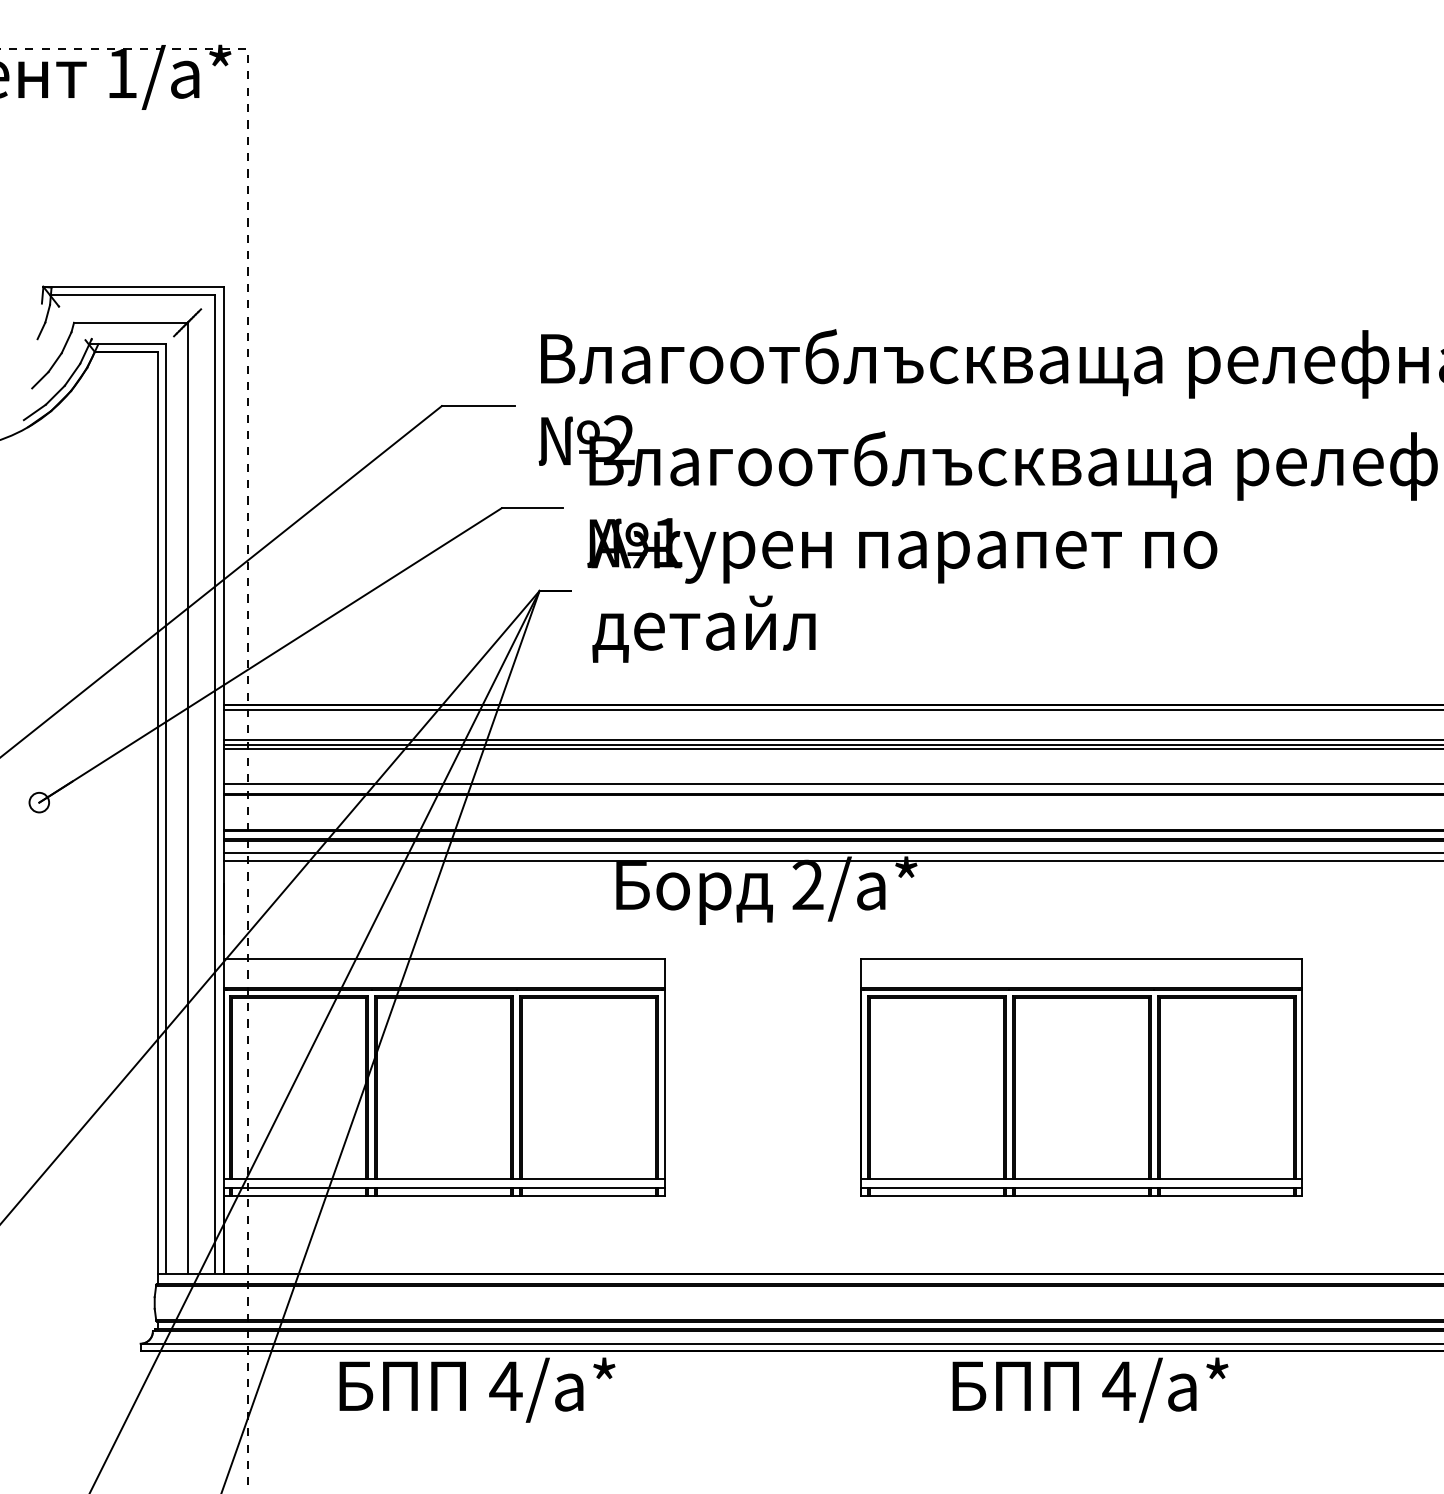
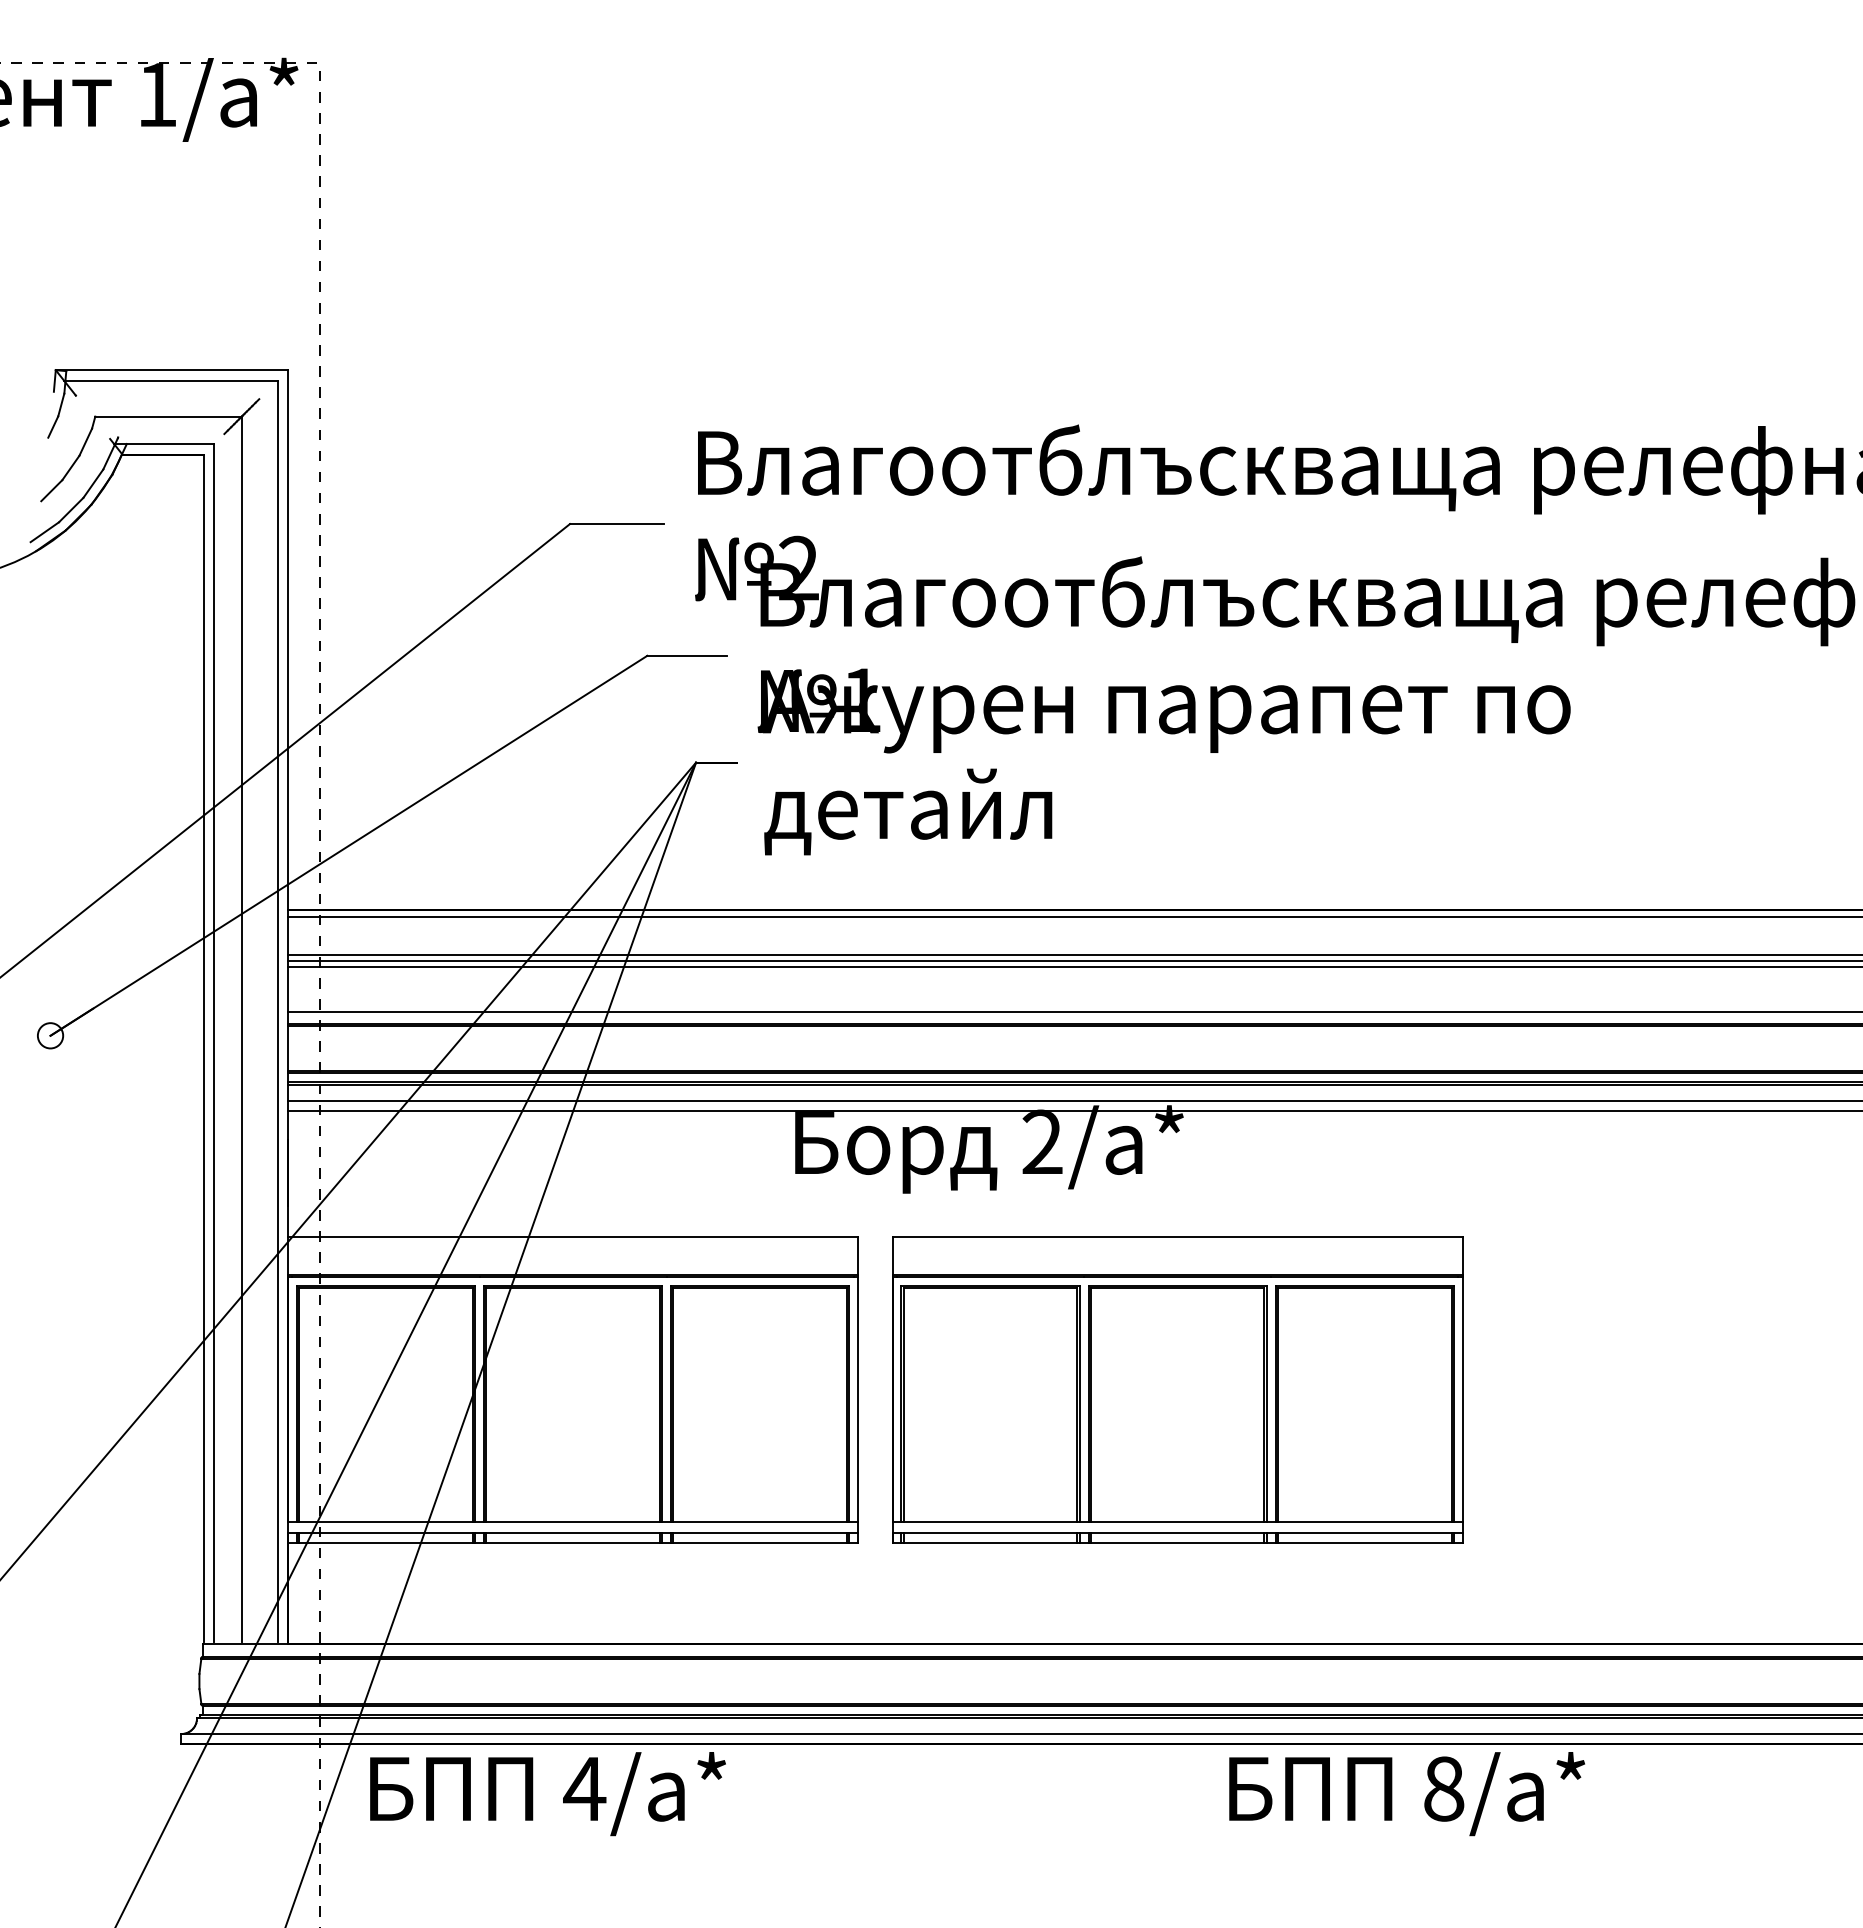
part: (1081, 1076) -> (1177, 1389), moved
text: (1118, 1385) -> (1443, 1788), 4/ -> 8/
text: (477, 1390) -> (547, 1794), moved

